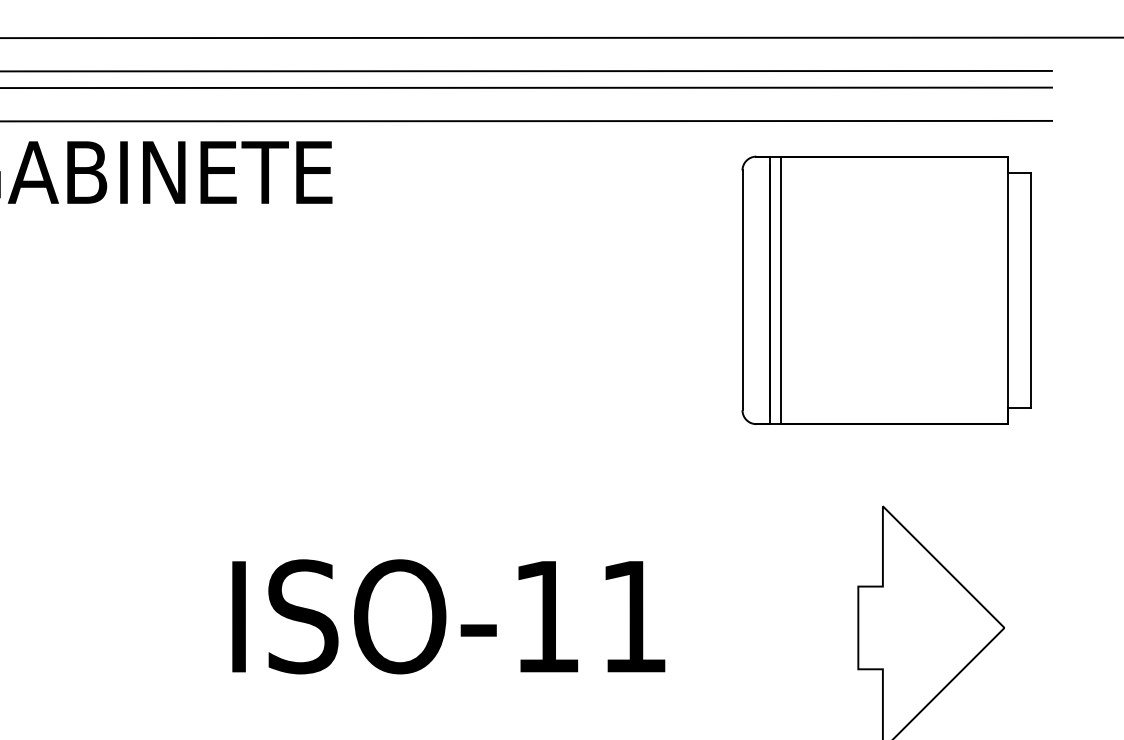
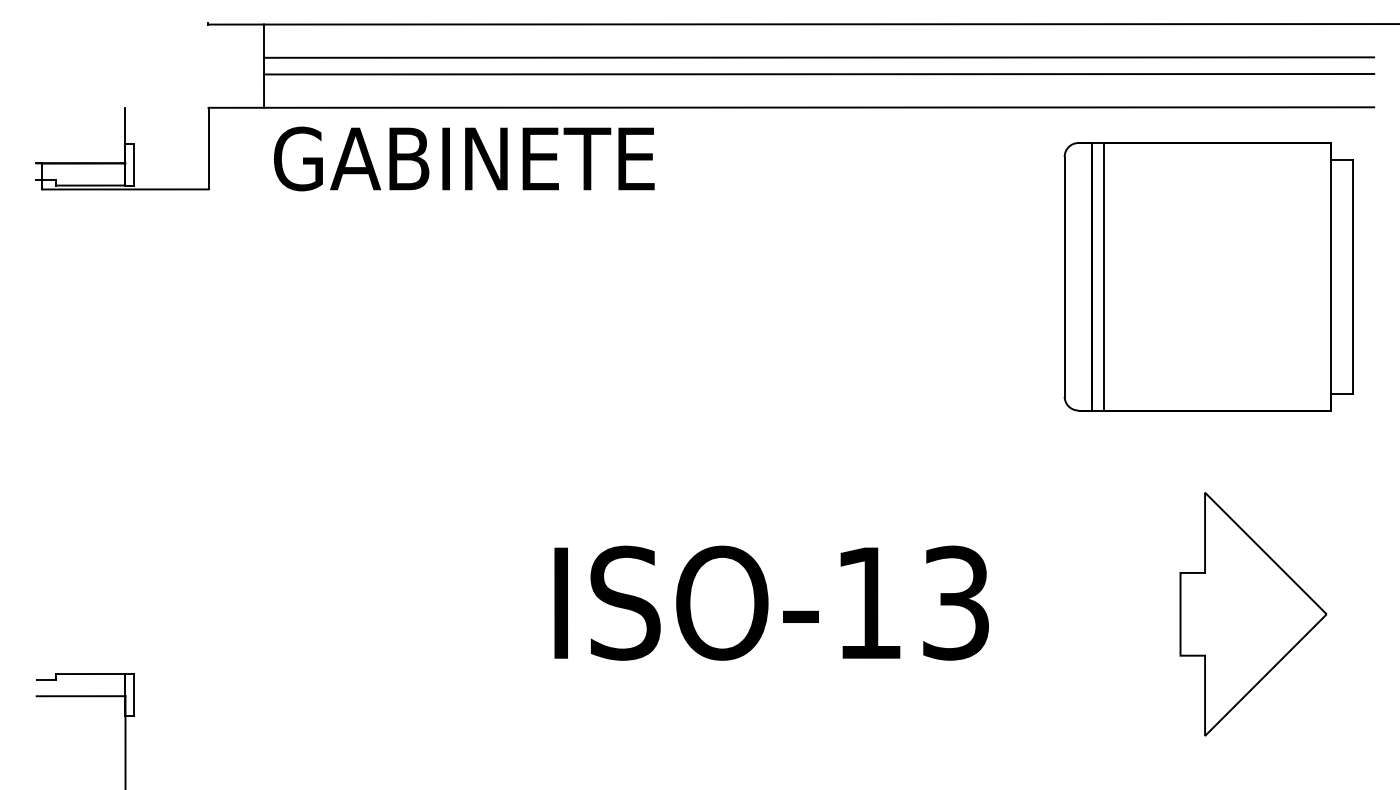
text: (633, 616) -> (955, 602), ISO-11 -> ISO-13

